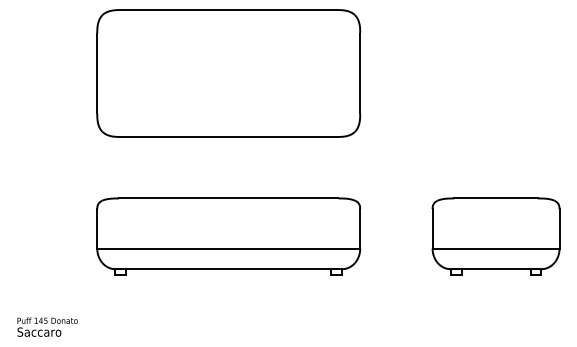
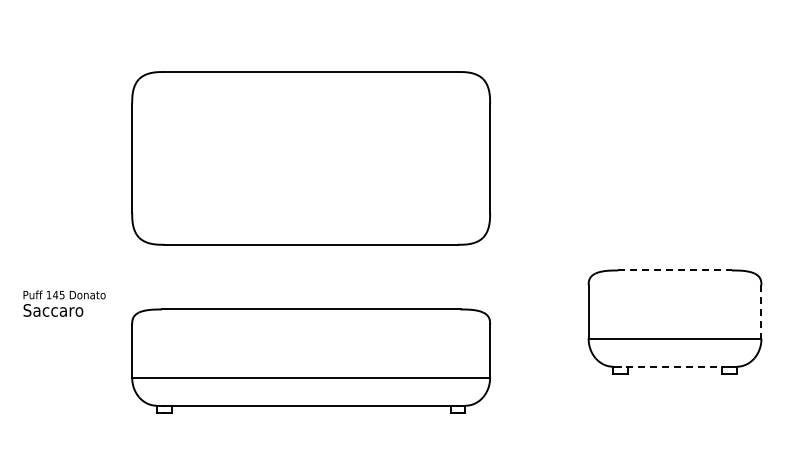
part: (228, 73) -> (310, 158), moved
line: (496, 198) -> (675, 270), solid -> dashed
line: (559, 229) -> (761, 312), solid -> dashed
part: (228, 235) -> (310, 360), moved
line: (495, 268) -> (674, 366), solid -> dashed
text: (47, 327) -> (64, 303), moved

